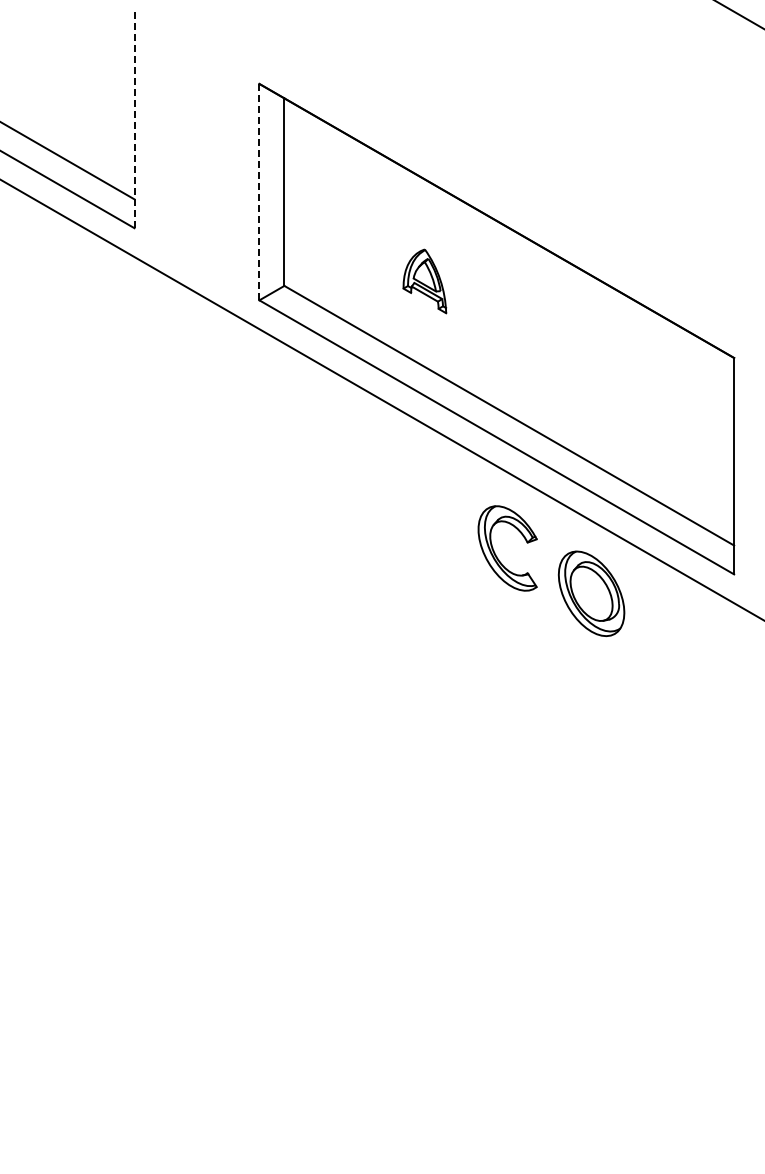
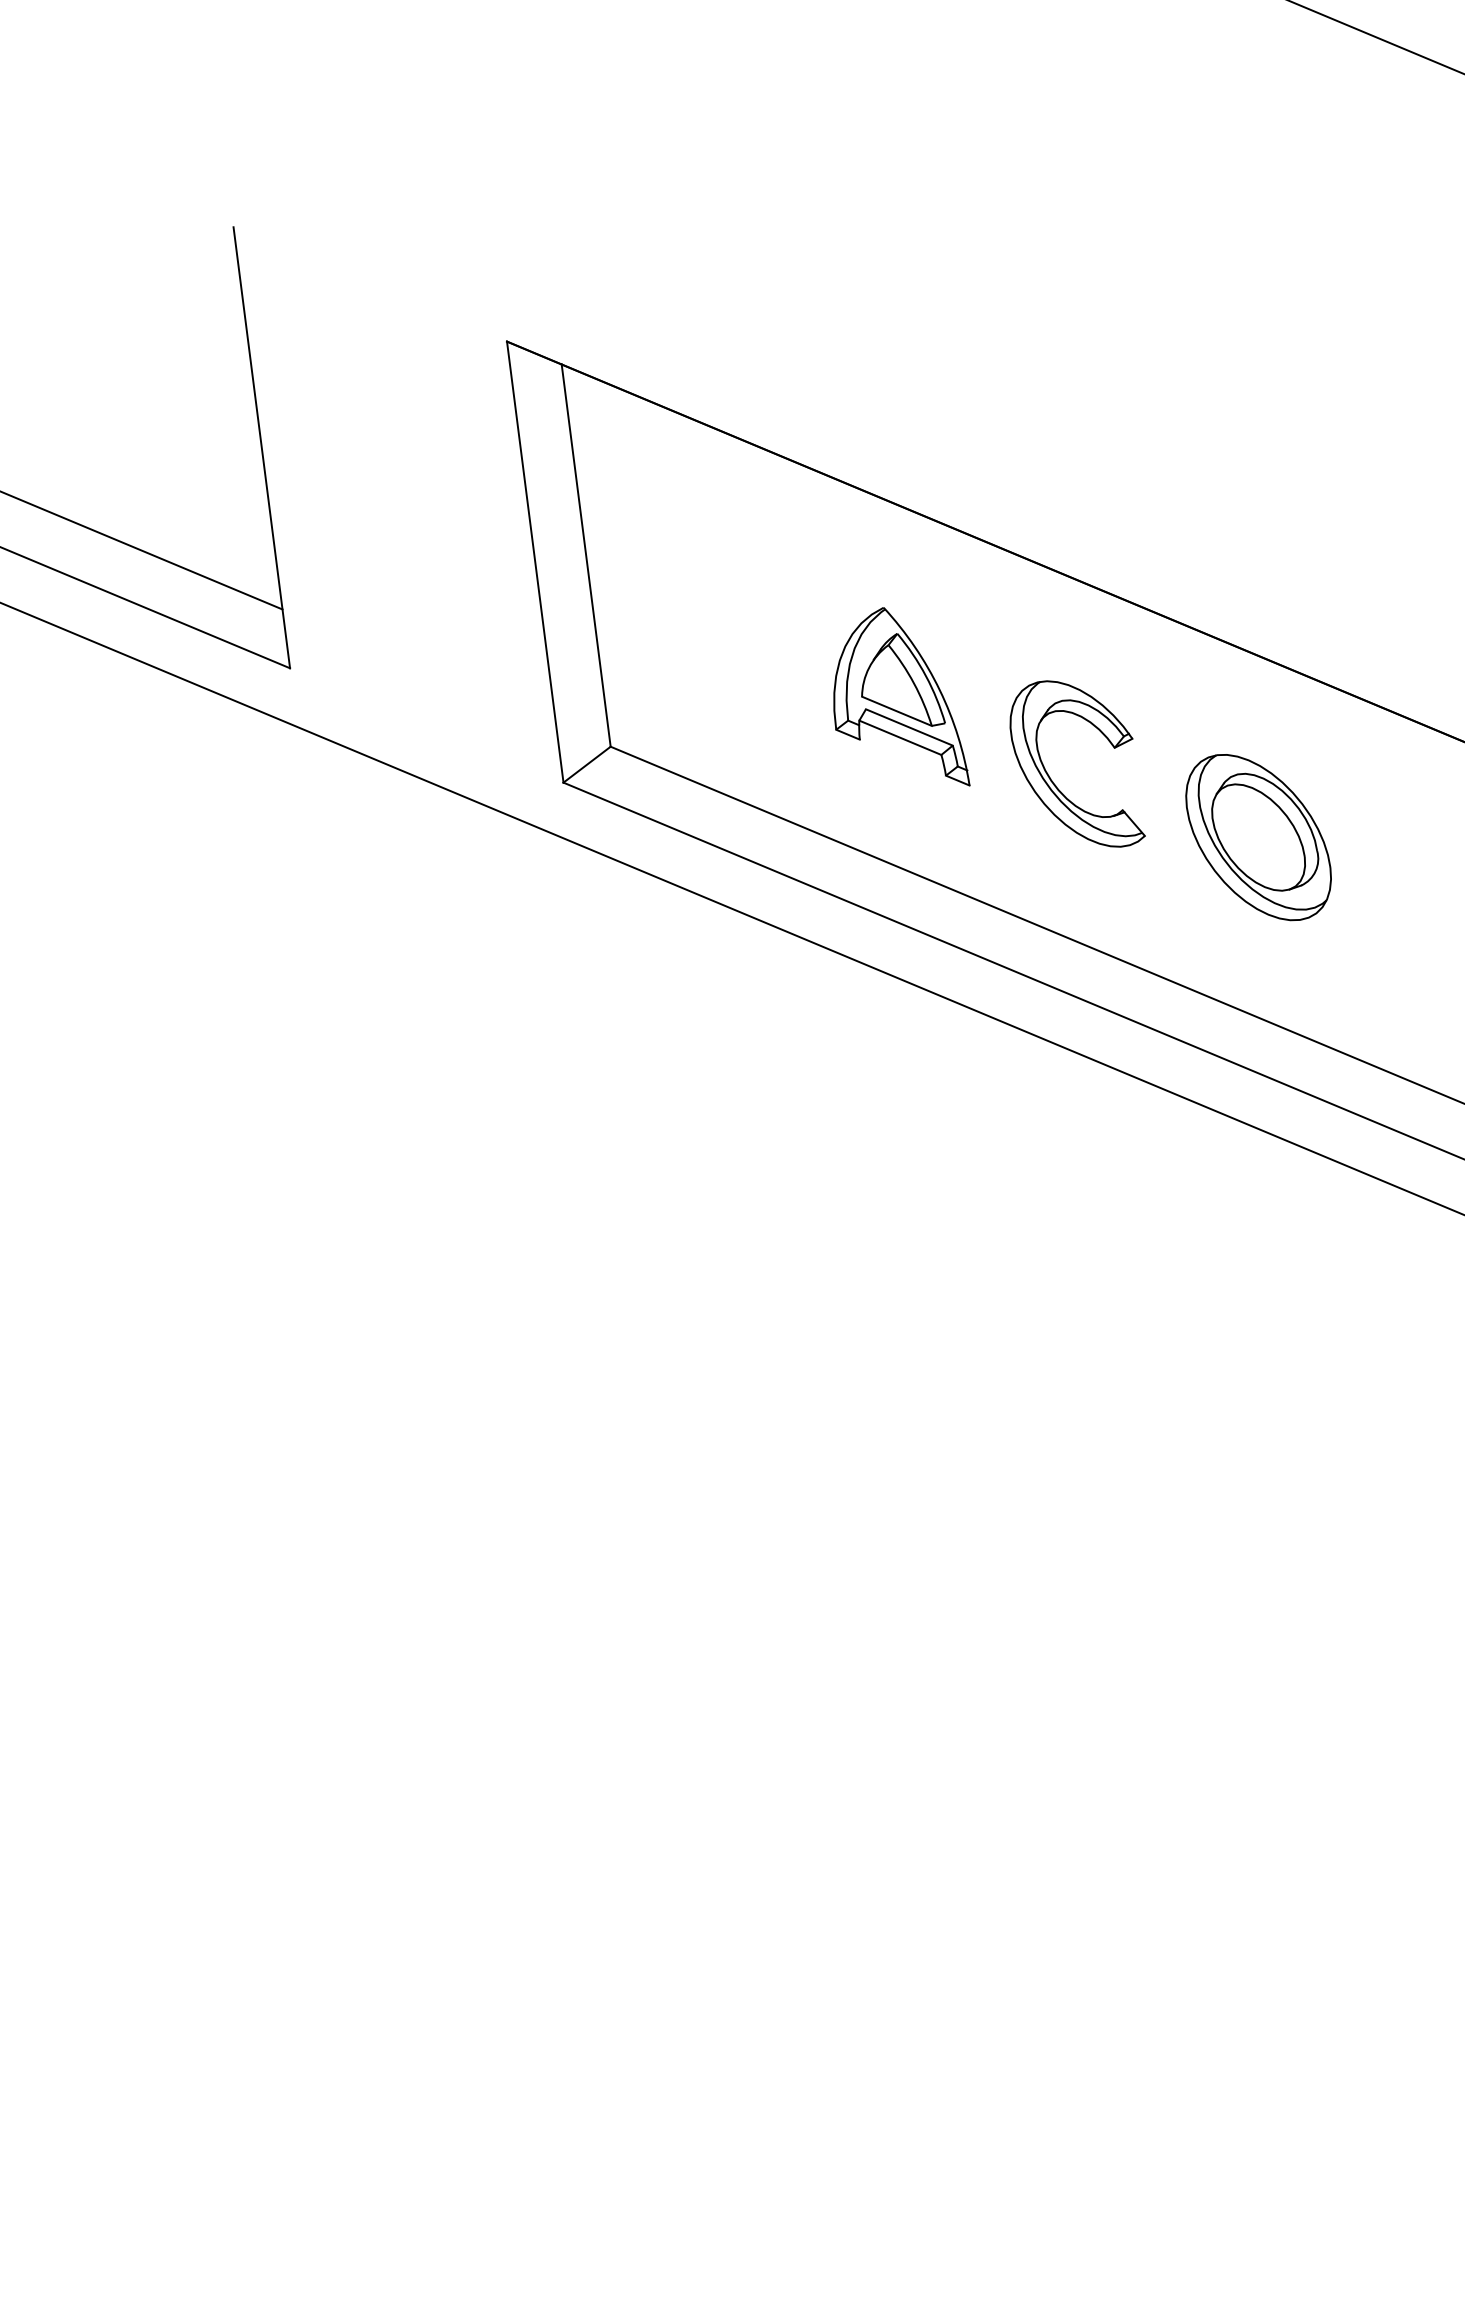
line: (134, 119) -> (261, 446), dashed -> solid
line: (259, 192) -> (535, 562), dashed -> solid
part: (424, 281) -> (895, 701), size x1.43
part: (496, 554) -> (1054, 780), moved
part: (591, 593) -> (1258, 836), moved

